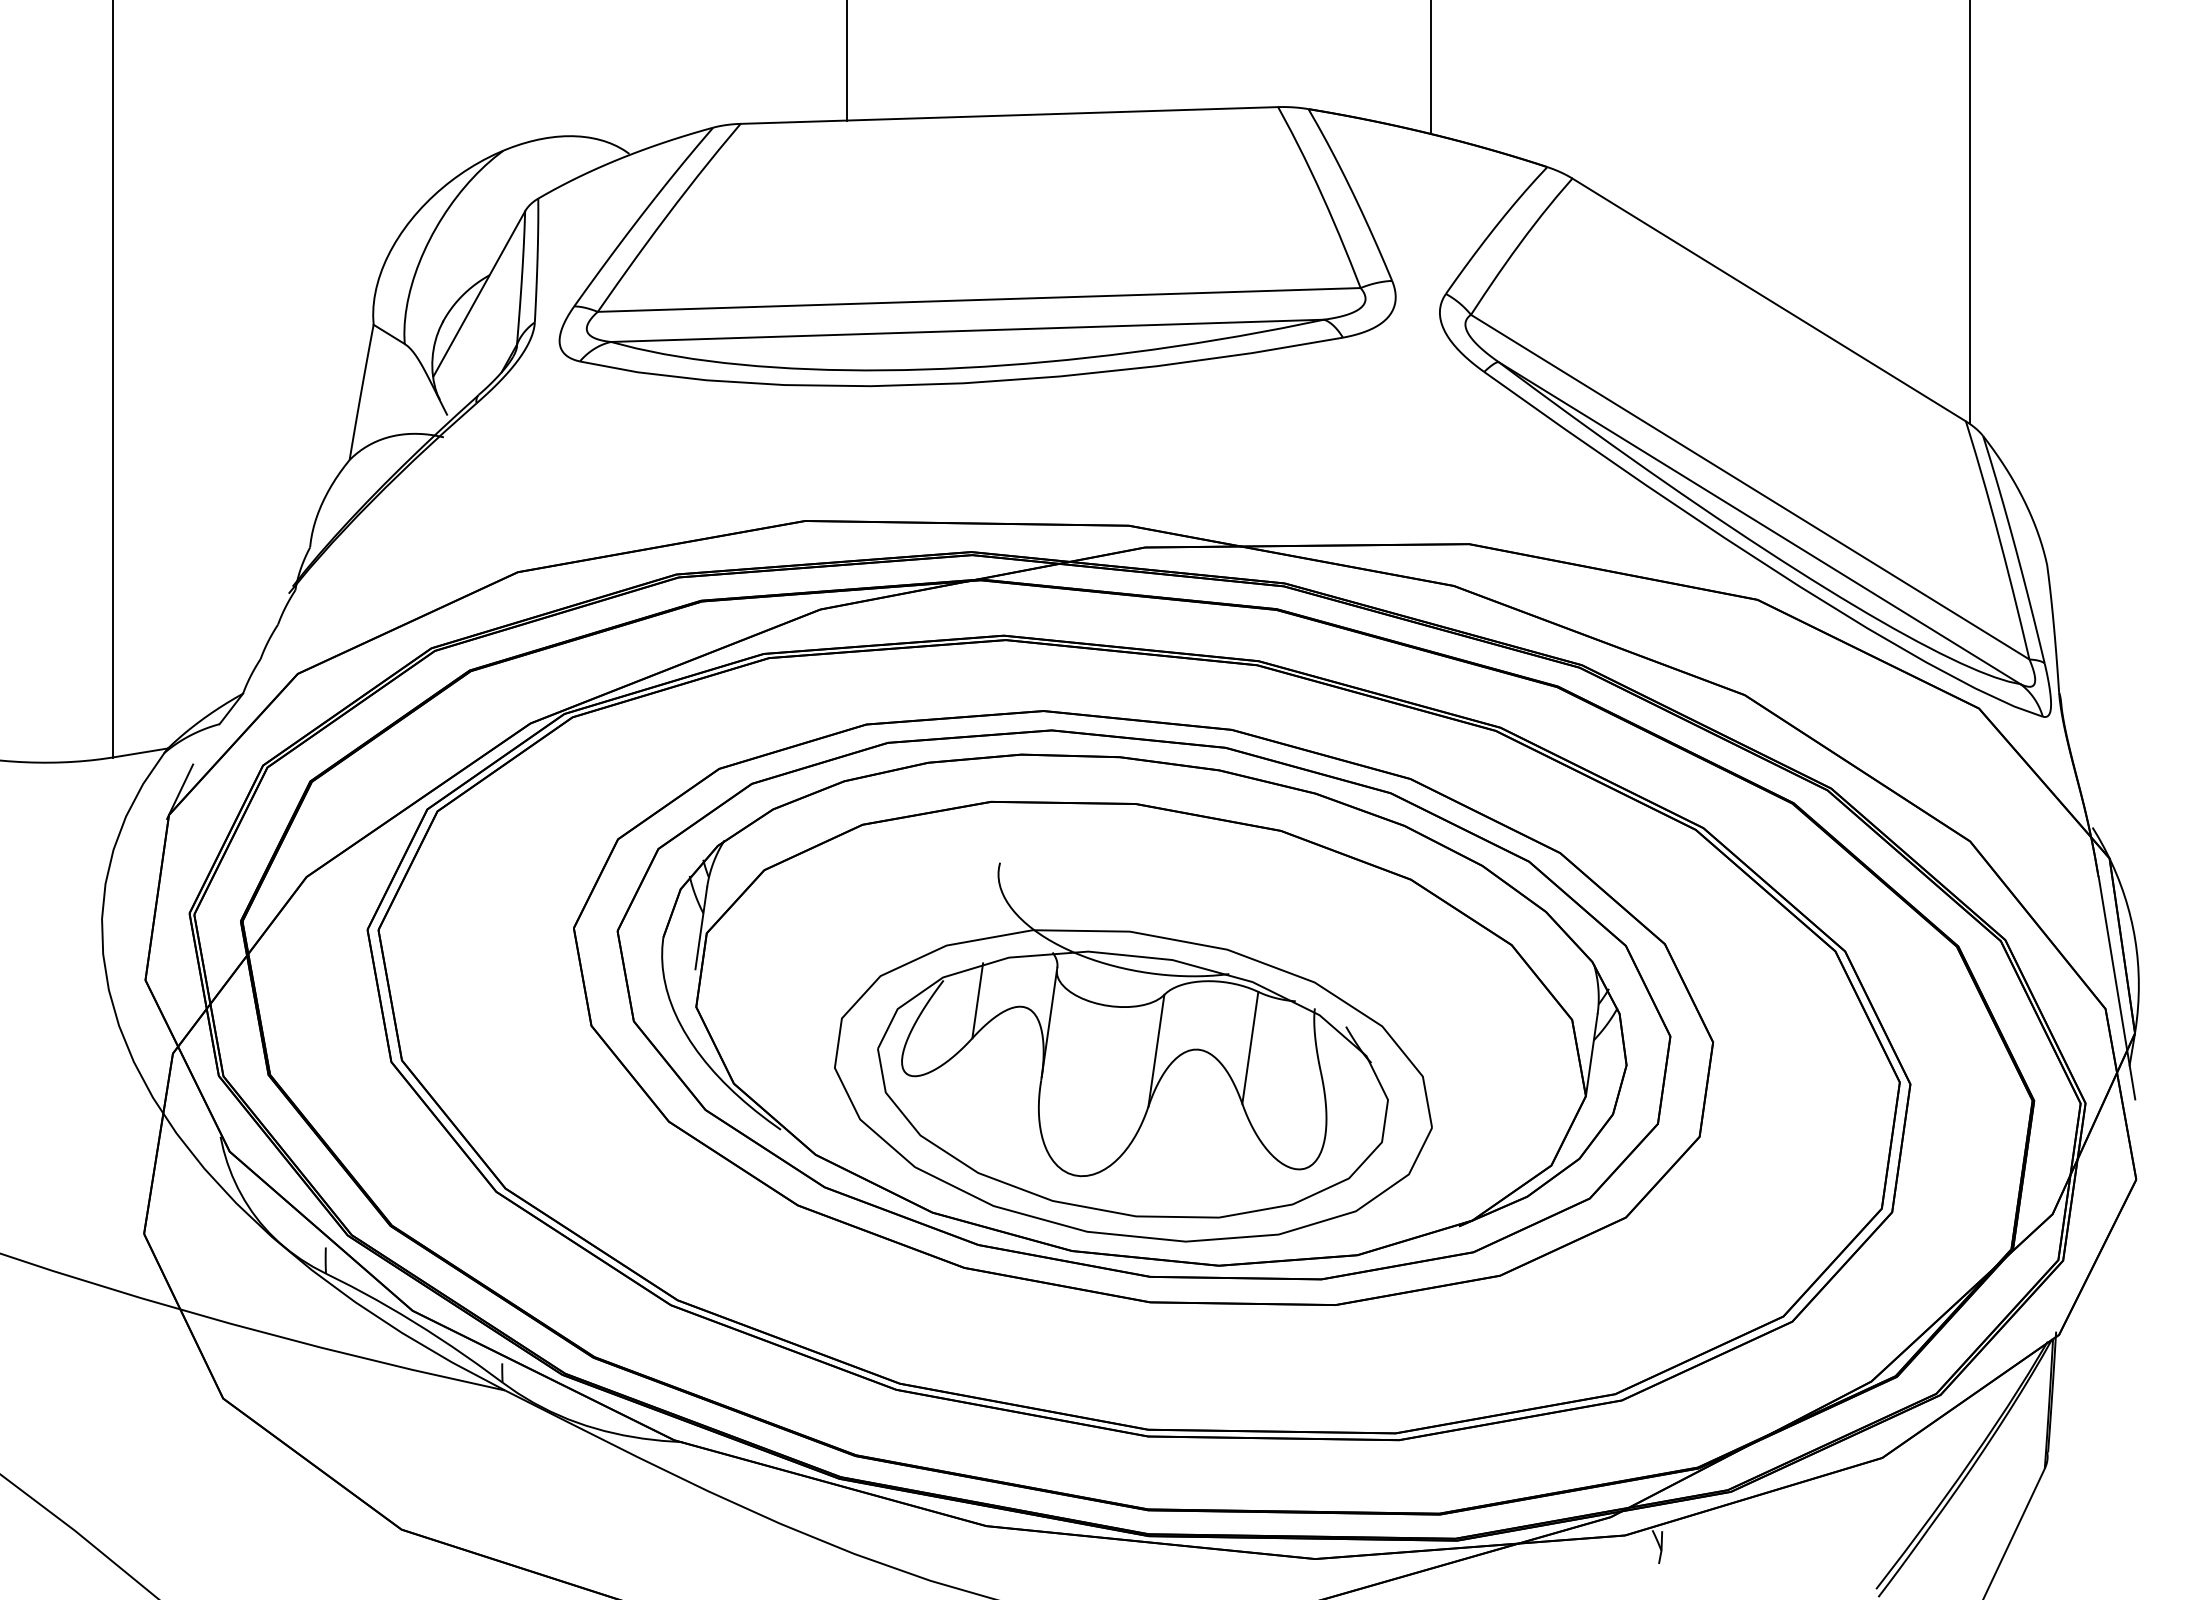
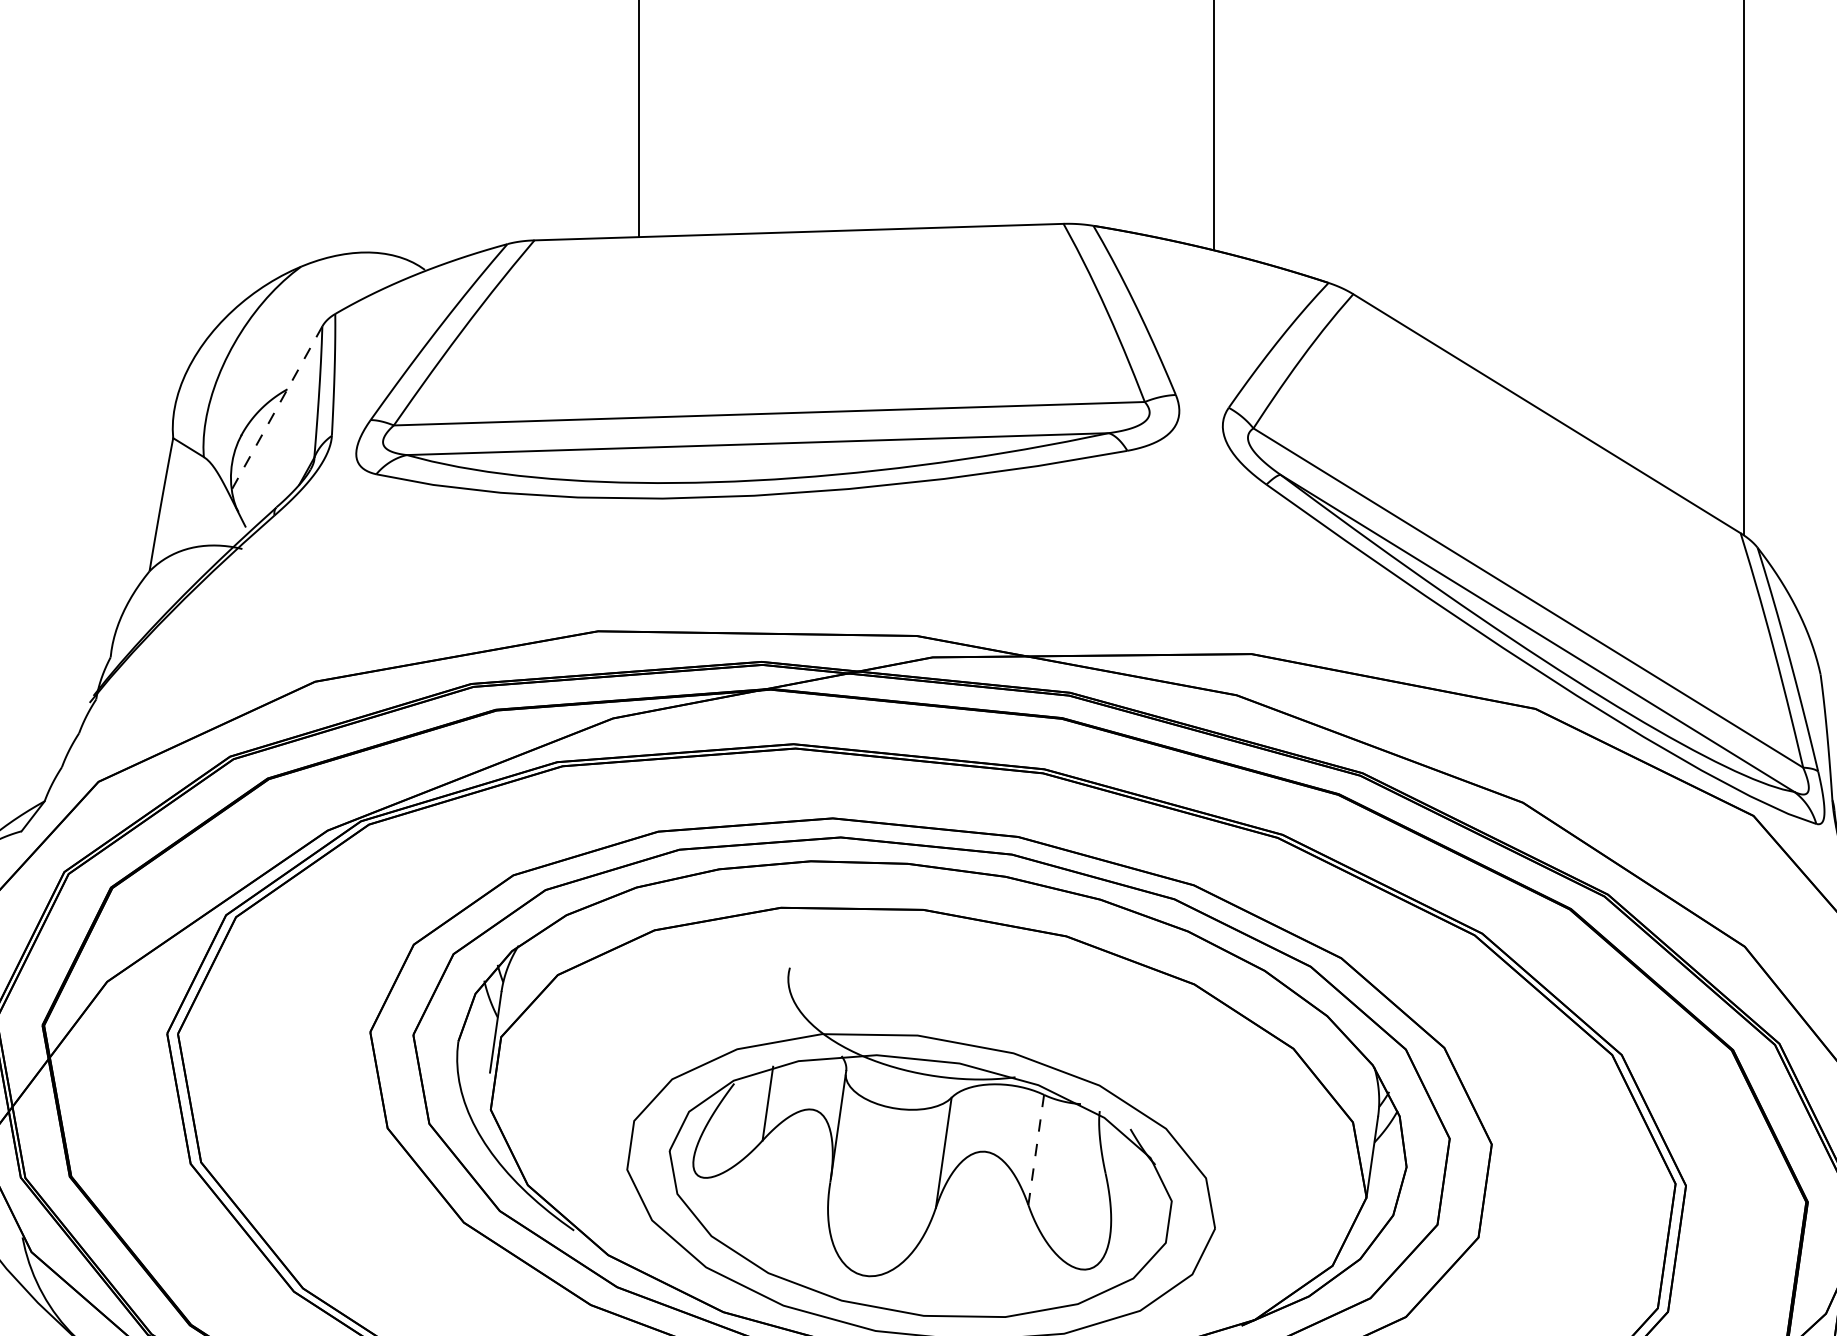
line: (479, 294) -> (277, 408), solid -> dashed
line: (1250, 1047) -> (1036, 1149), solid -> dashed

